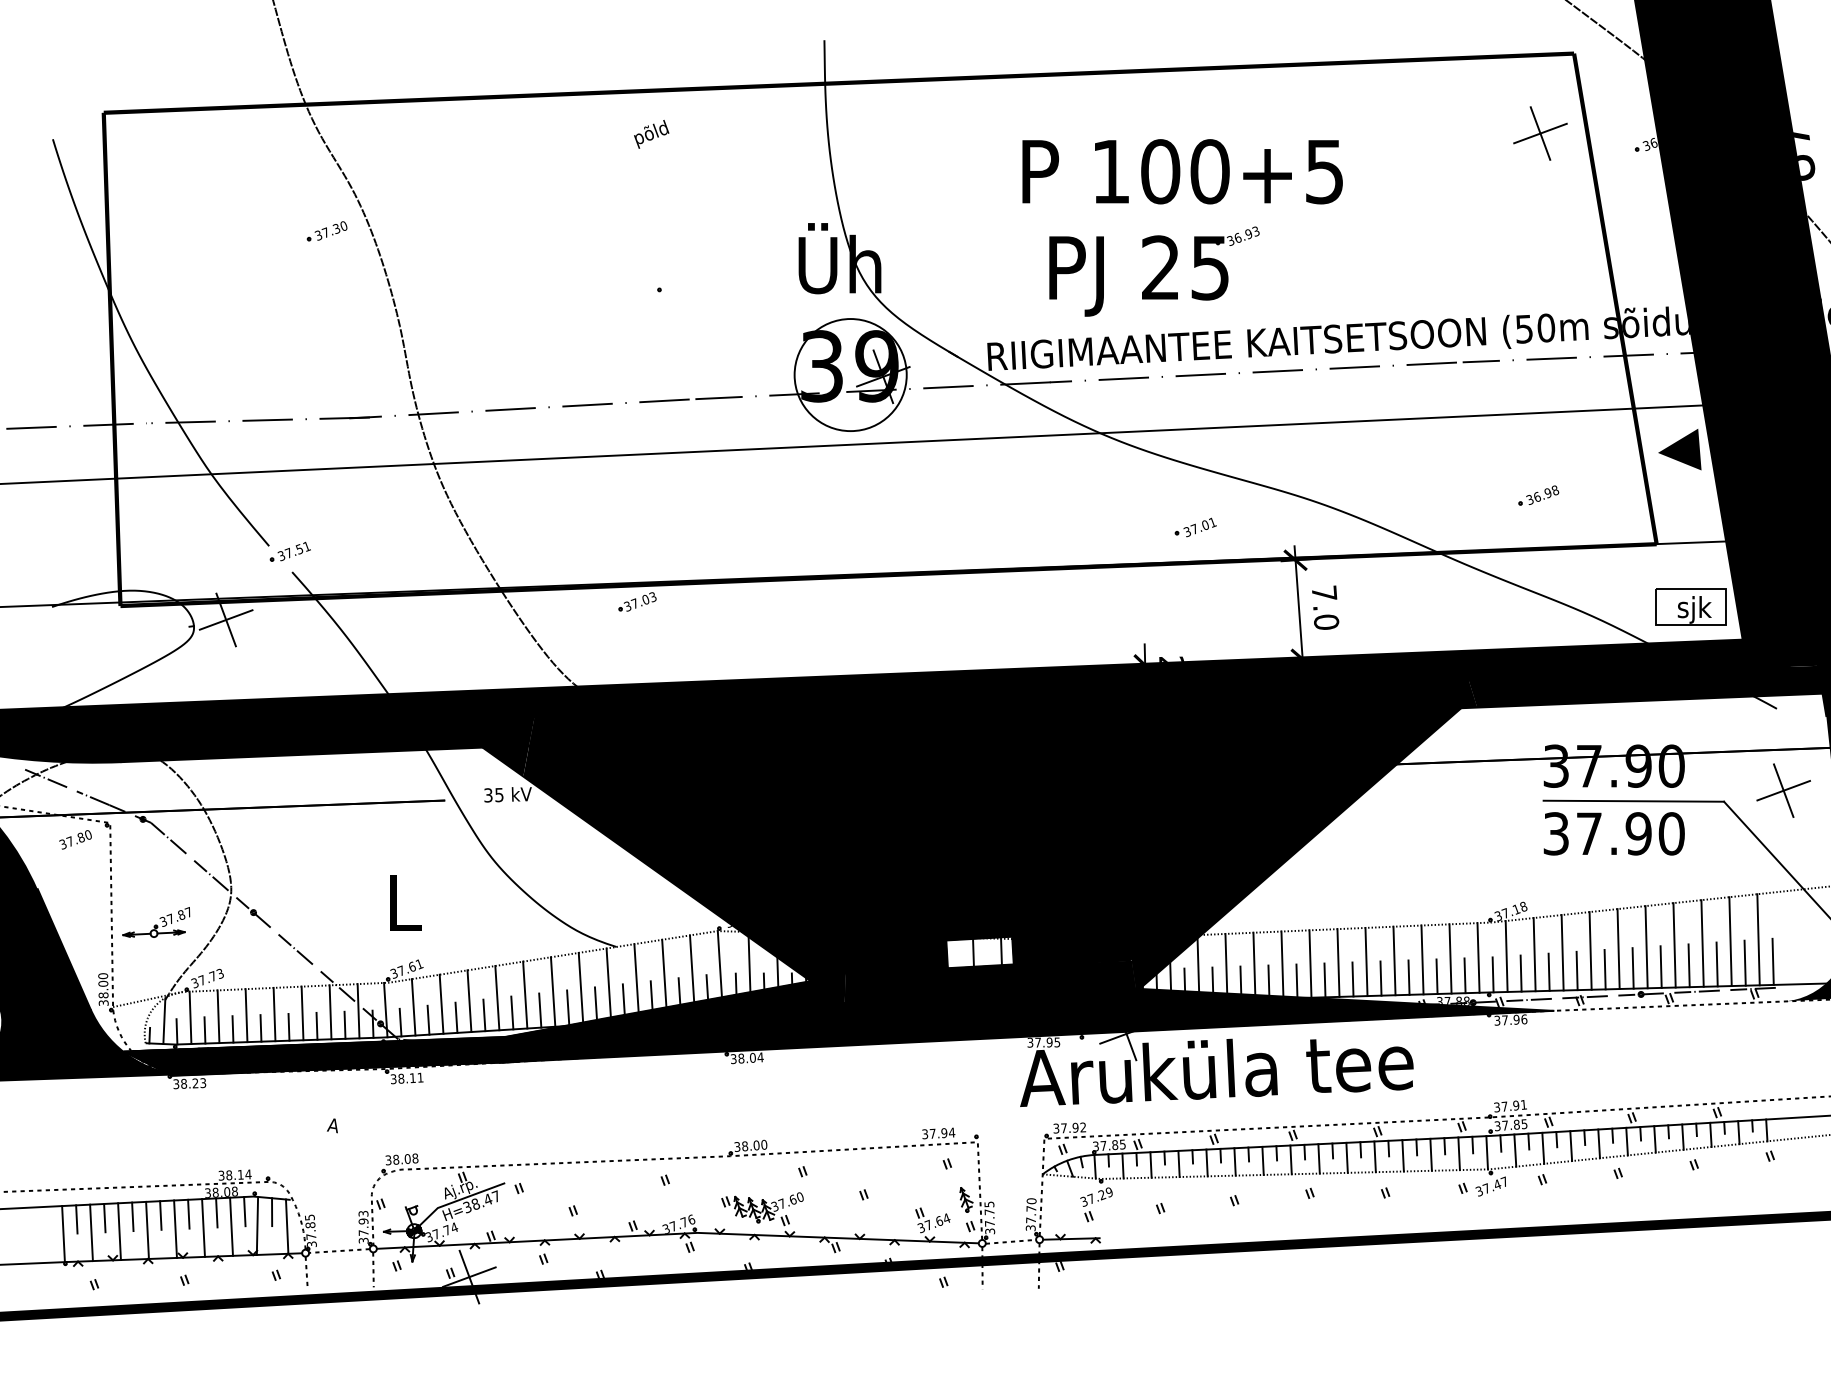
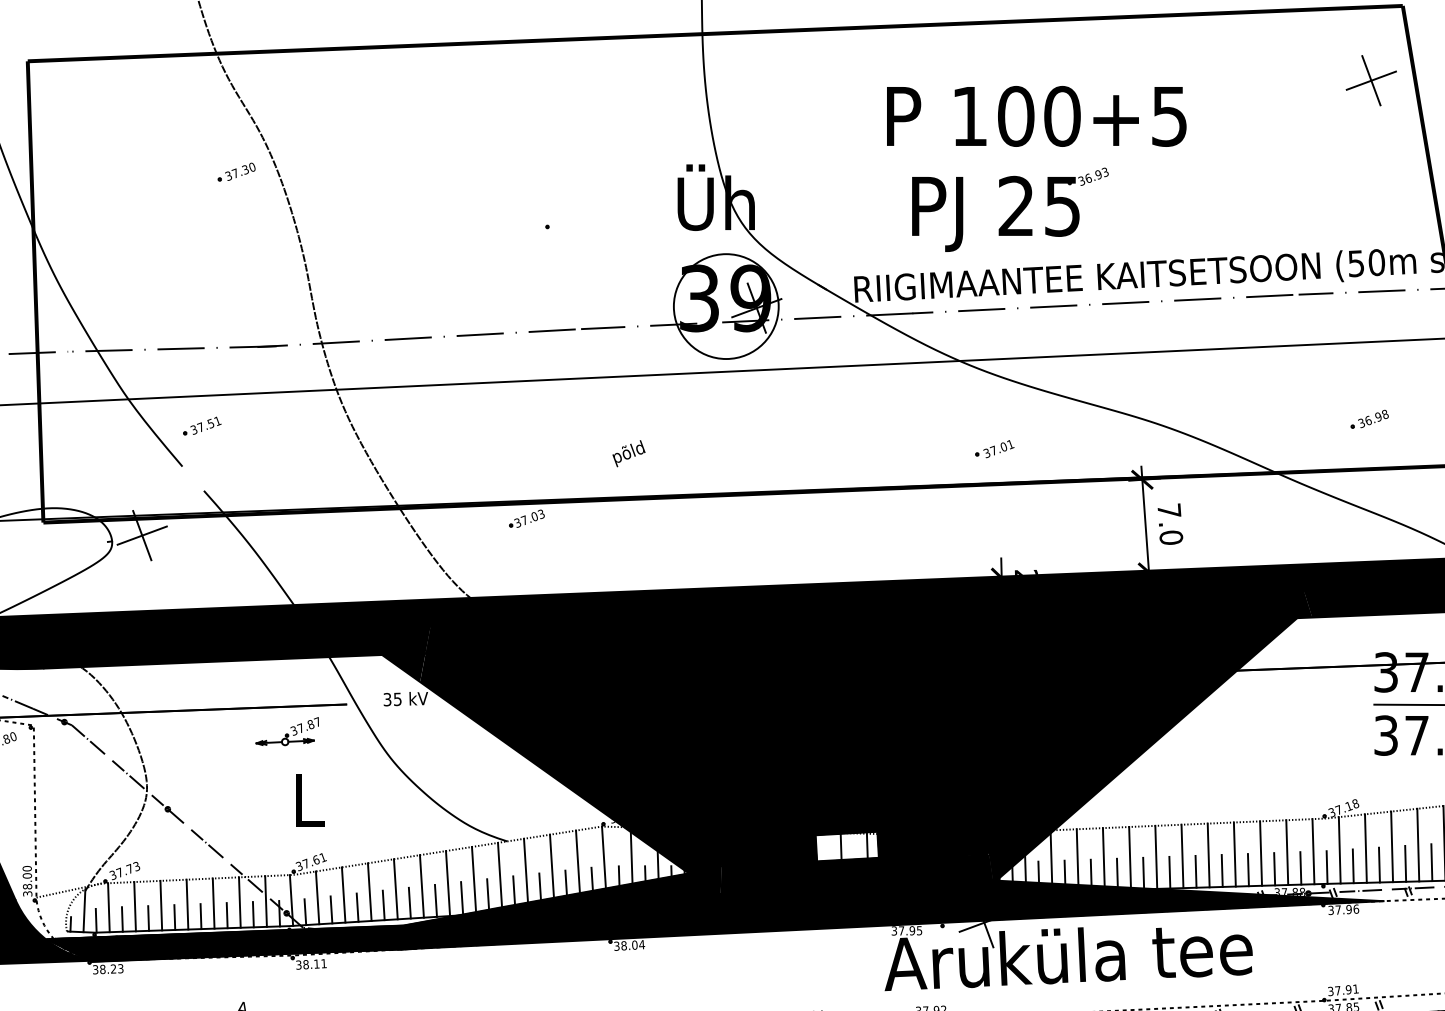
text: (651, 134) -> (628, 453), moved
part: (1195, 527) -> (994, 449), moved
part: (289, 551) -> (201, 425), moved
part: (156, 922) -> (287, 731), moved

